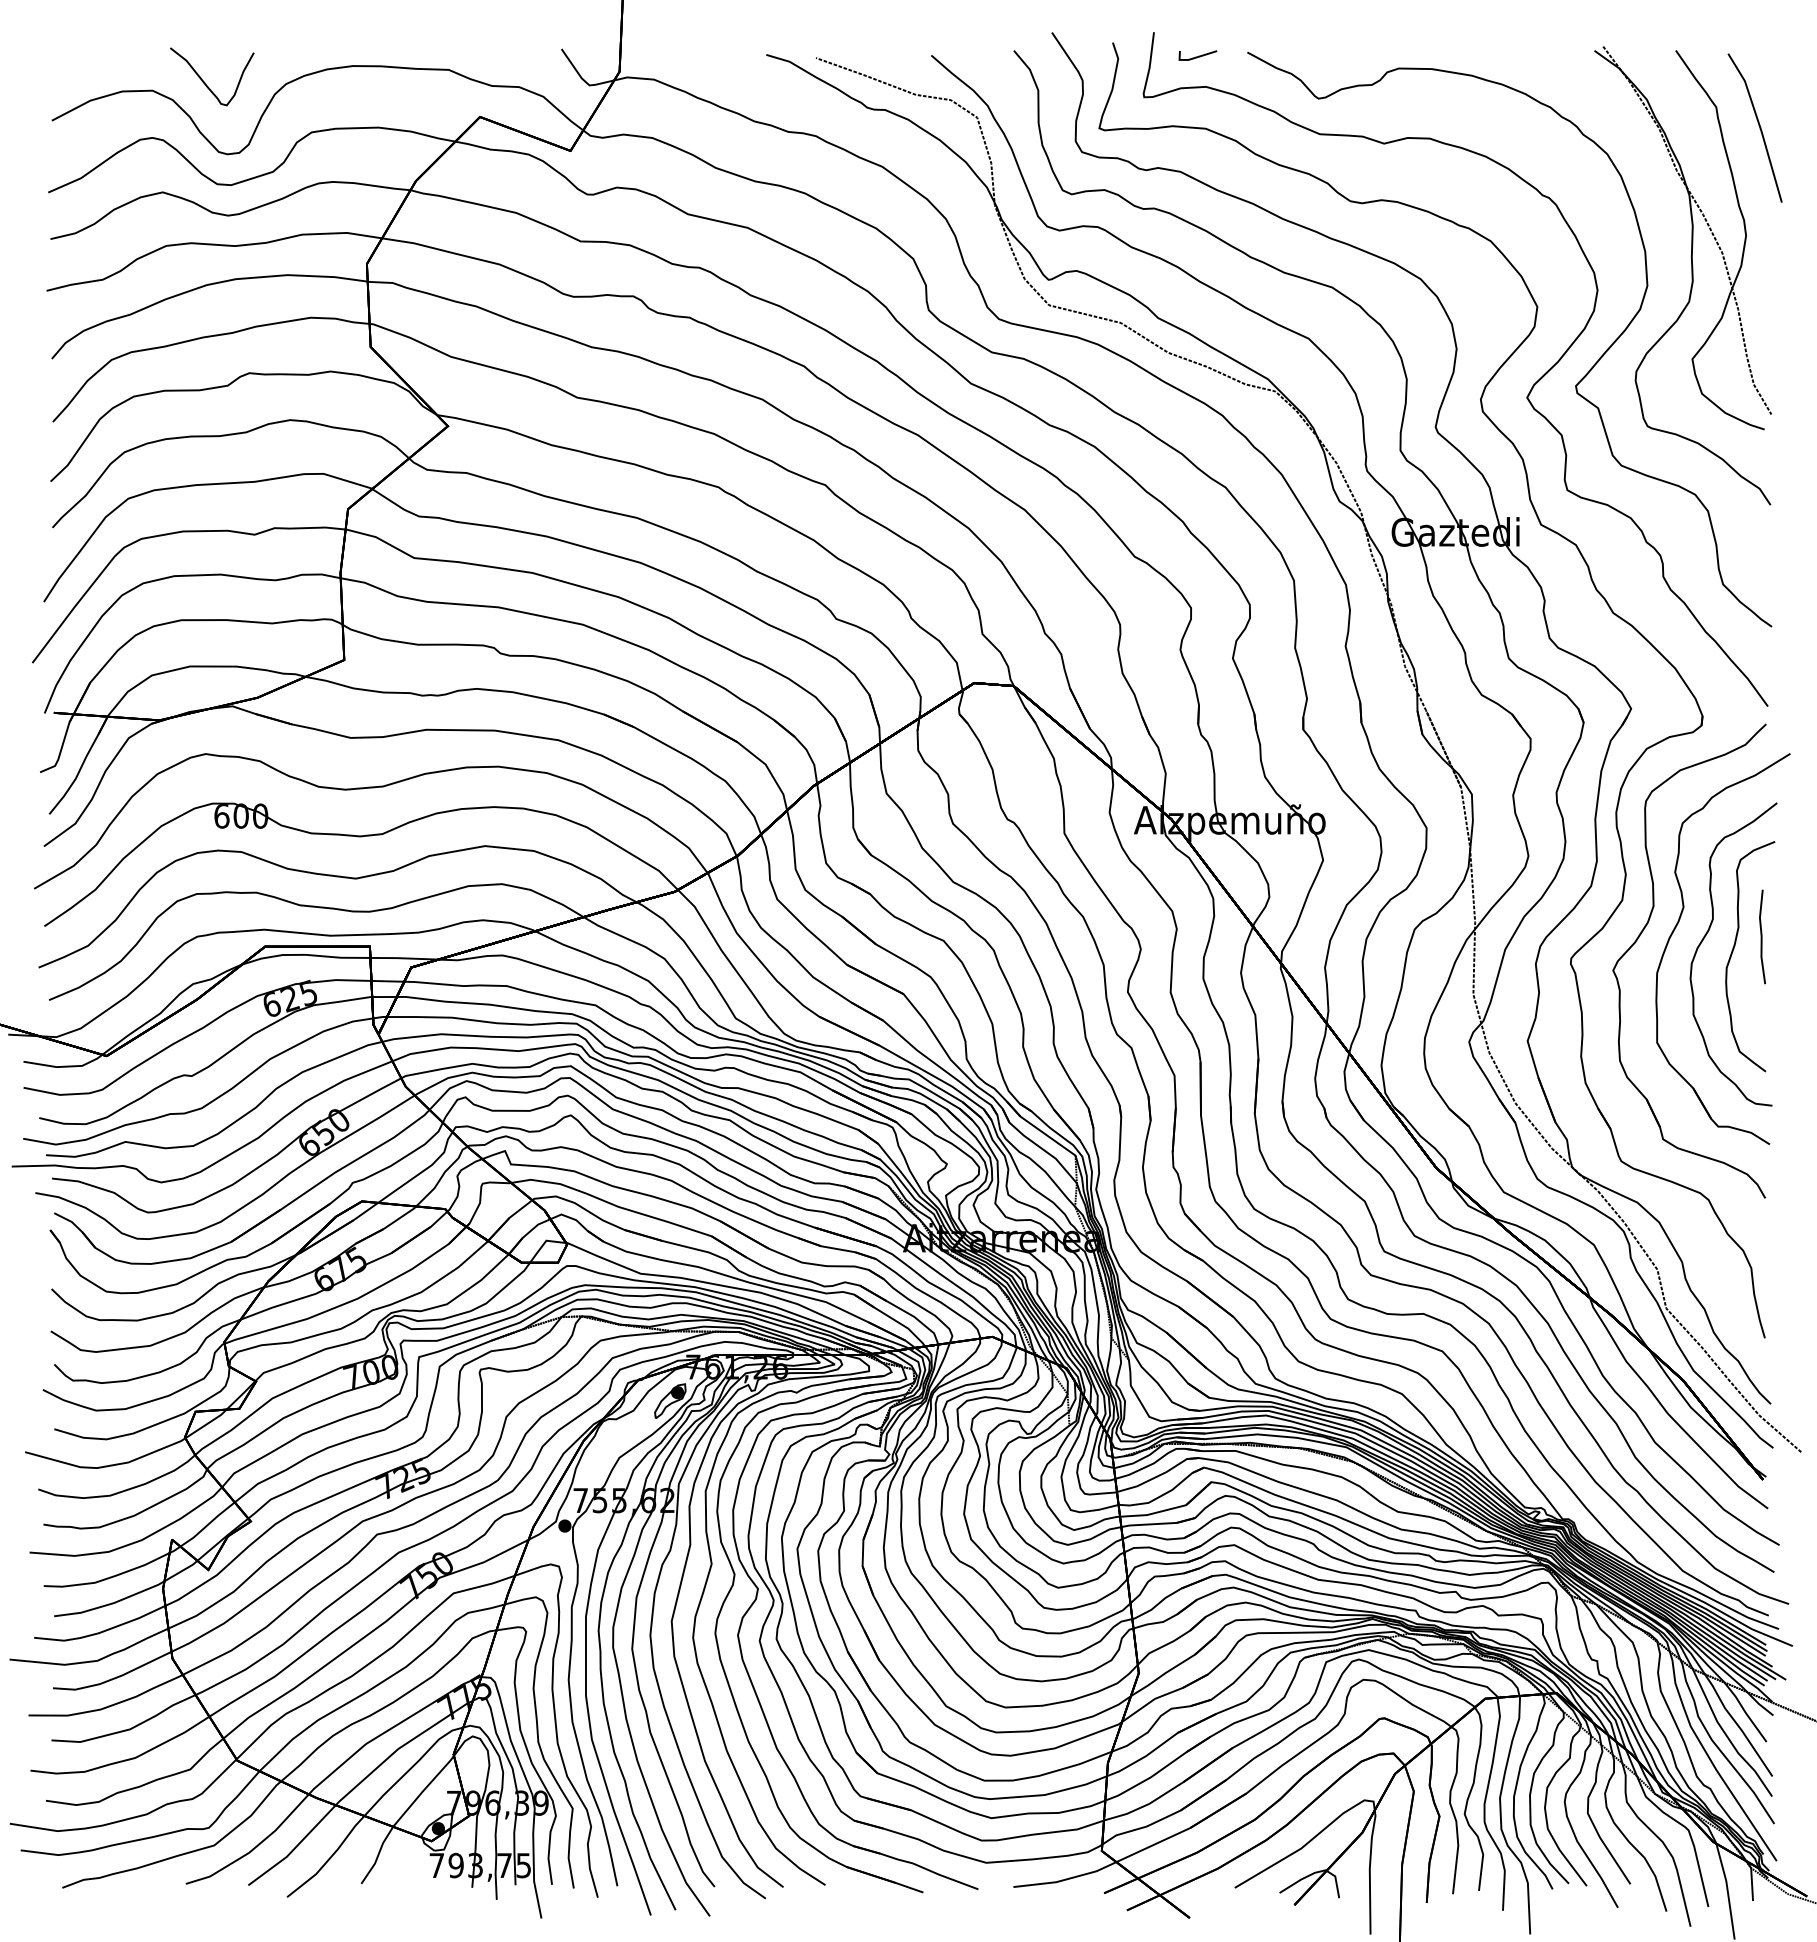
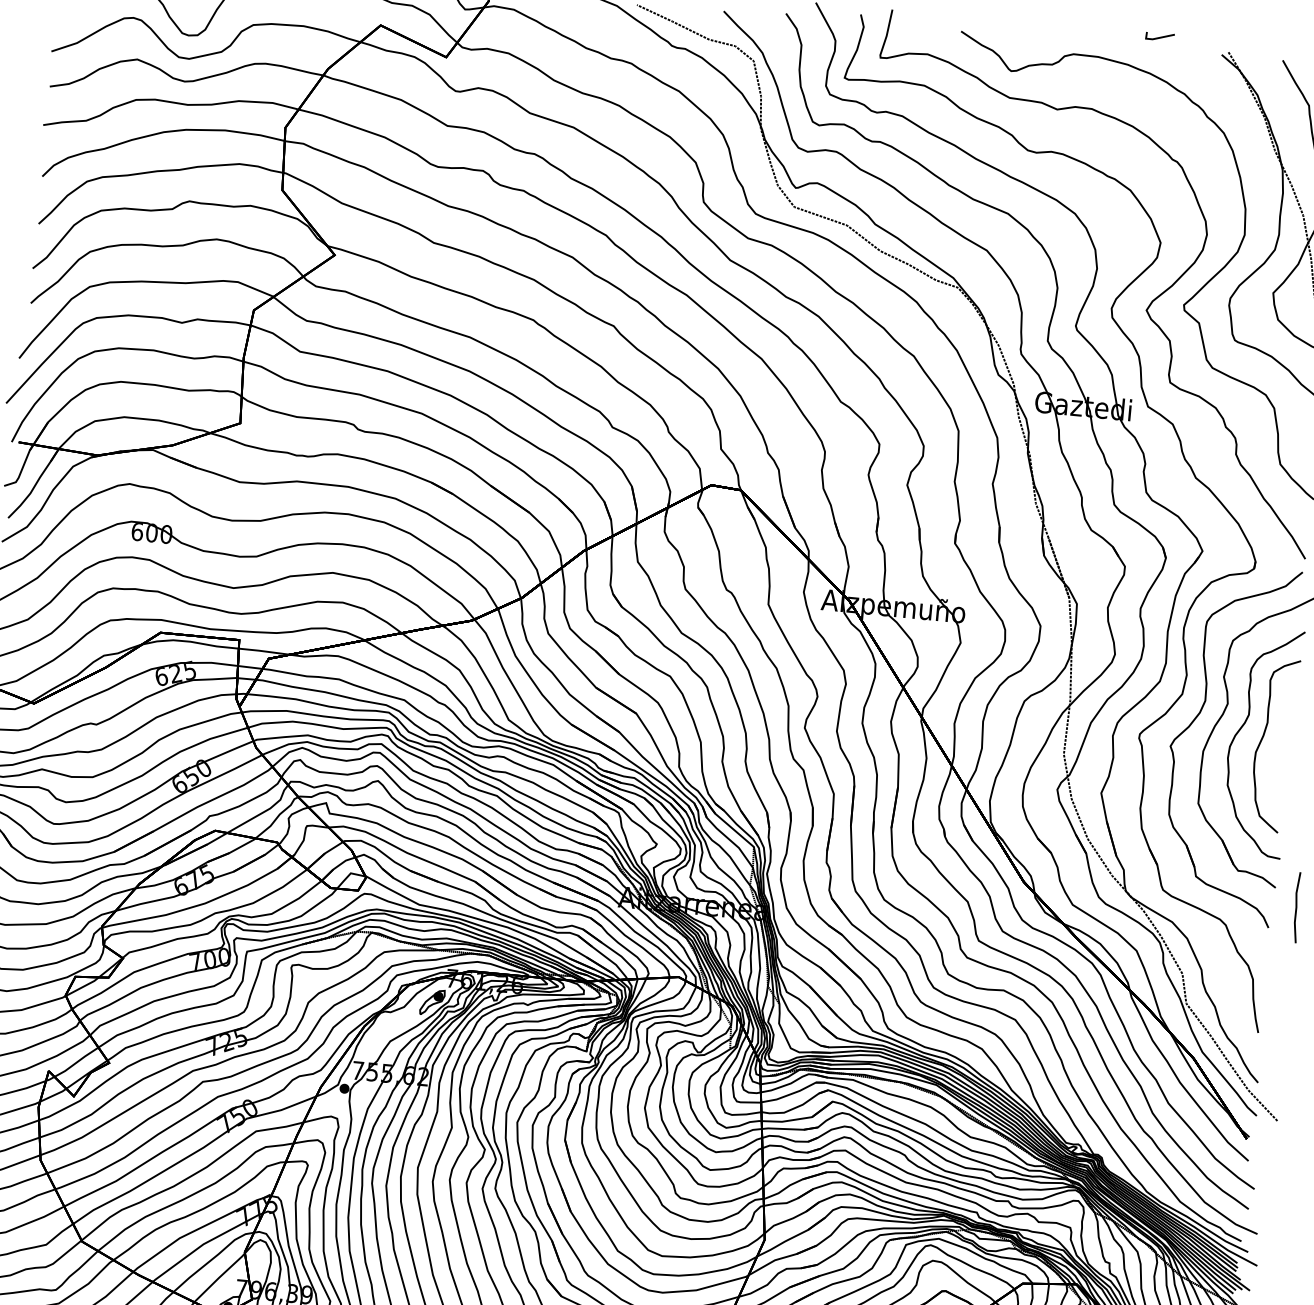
line: (1198, 55) -> (1160, 36), moved
line: (1762, 936) -> (1297, 907), moved

